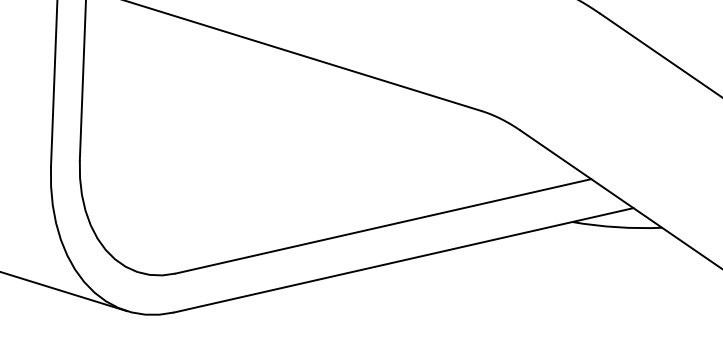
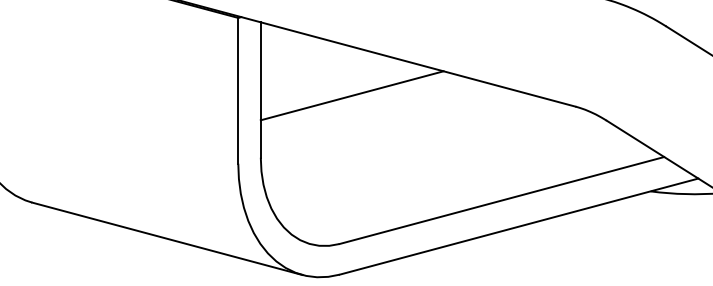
line: (197, 85) -> (351, 95), added

